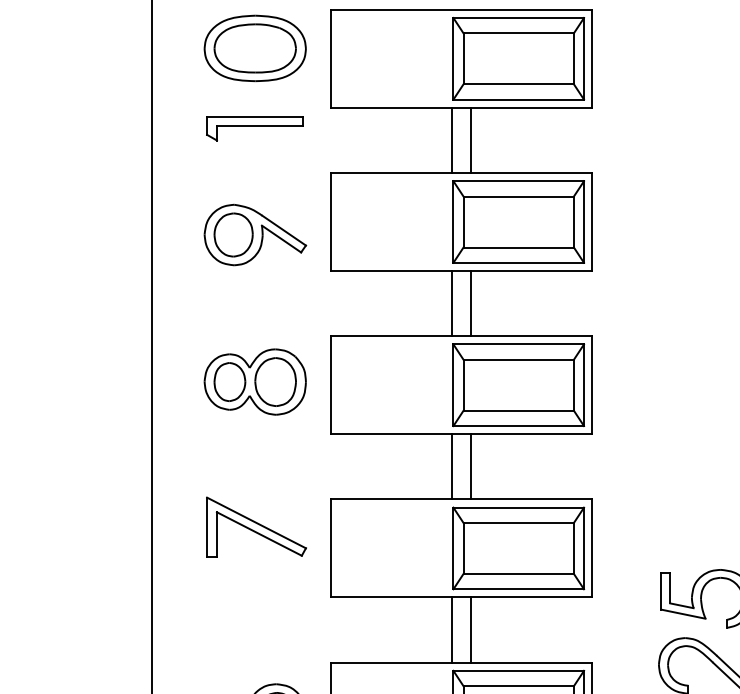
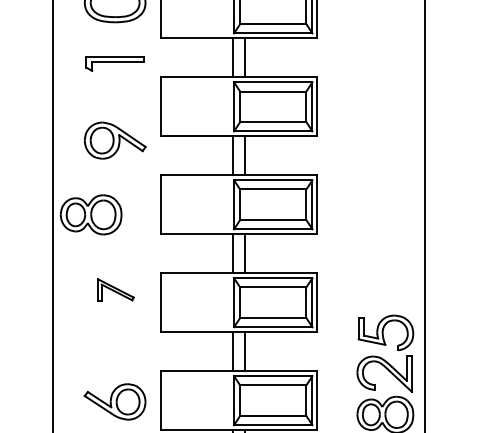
part: (254, 128) -> (114, 63), moved
part: (254, 234) -> (114, 140), moved
part: (254, 381) -> (90, 214), moved
part: (255, 526) -> (115, 289), size x0.6

